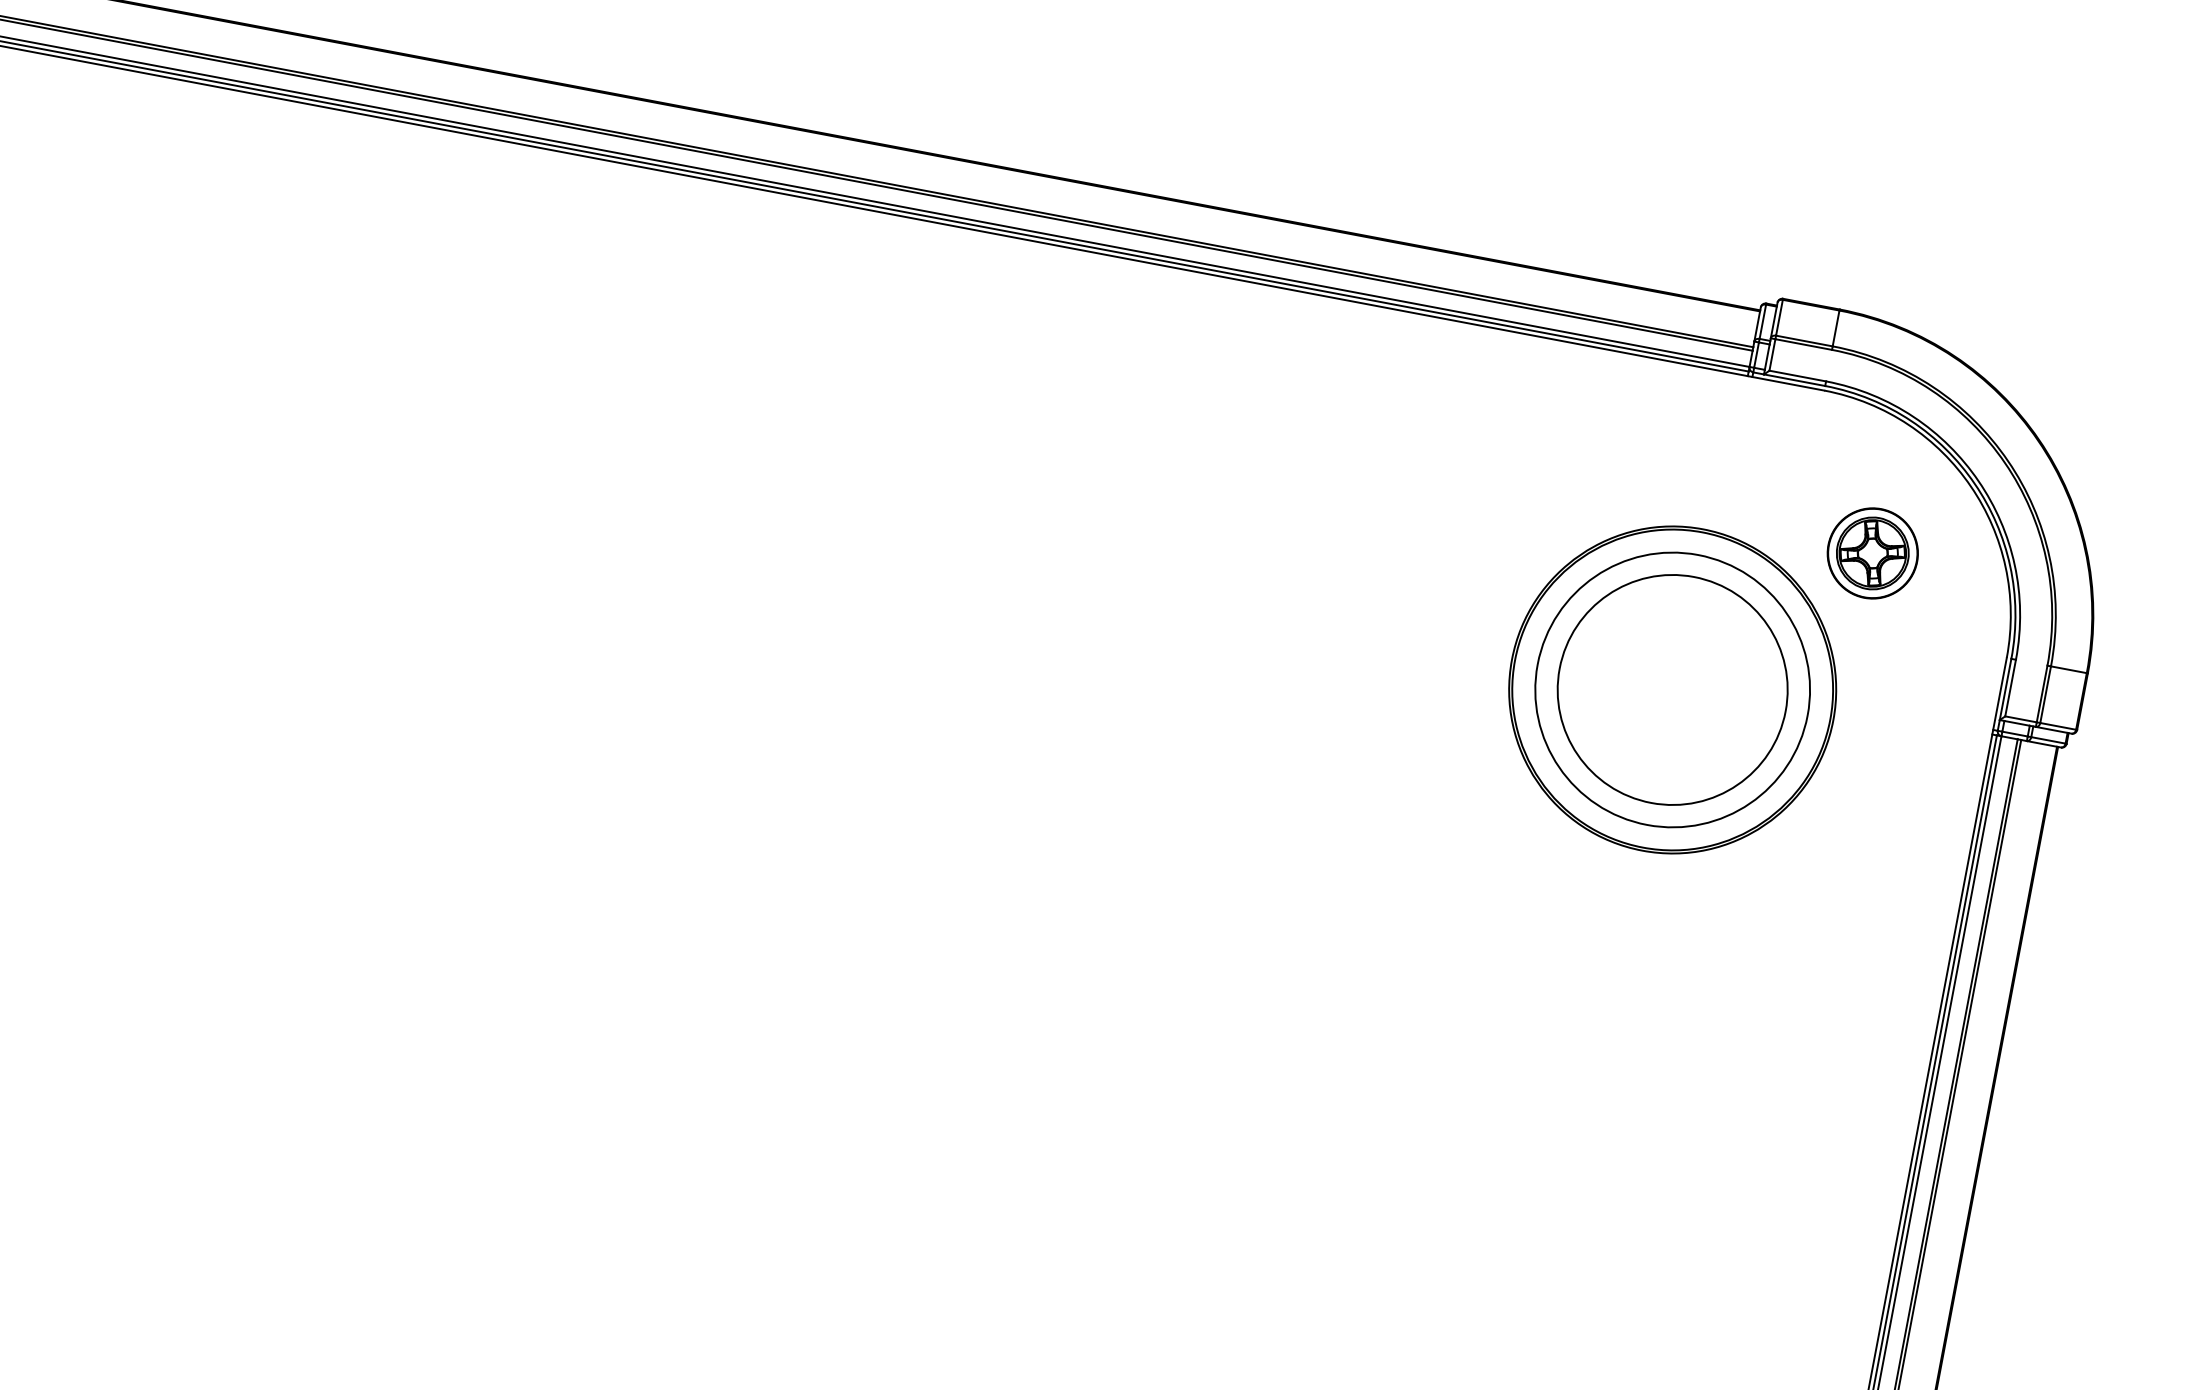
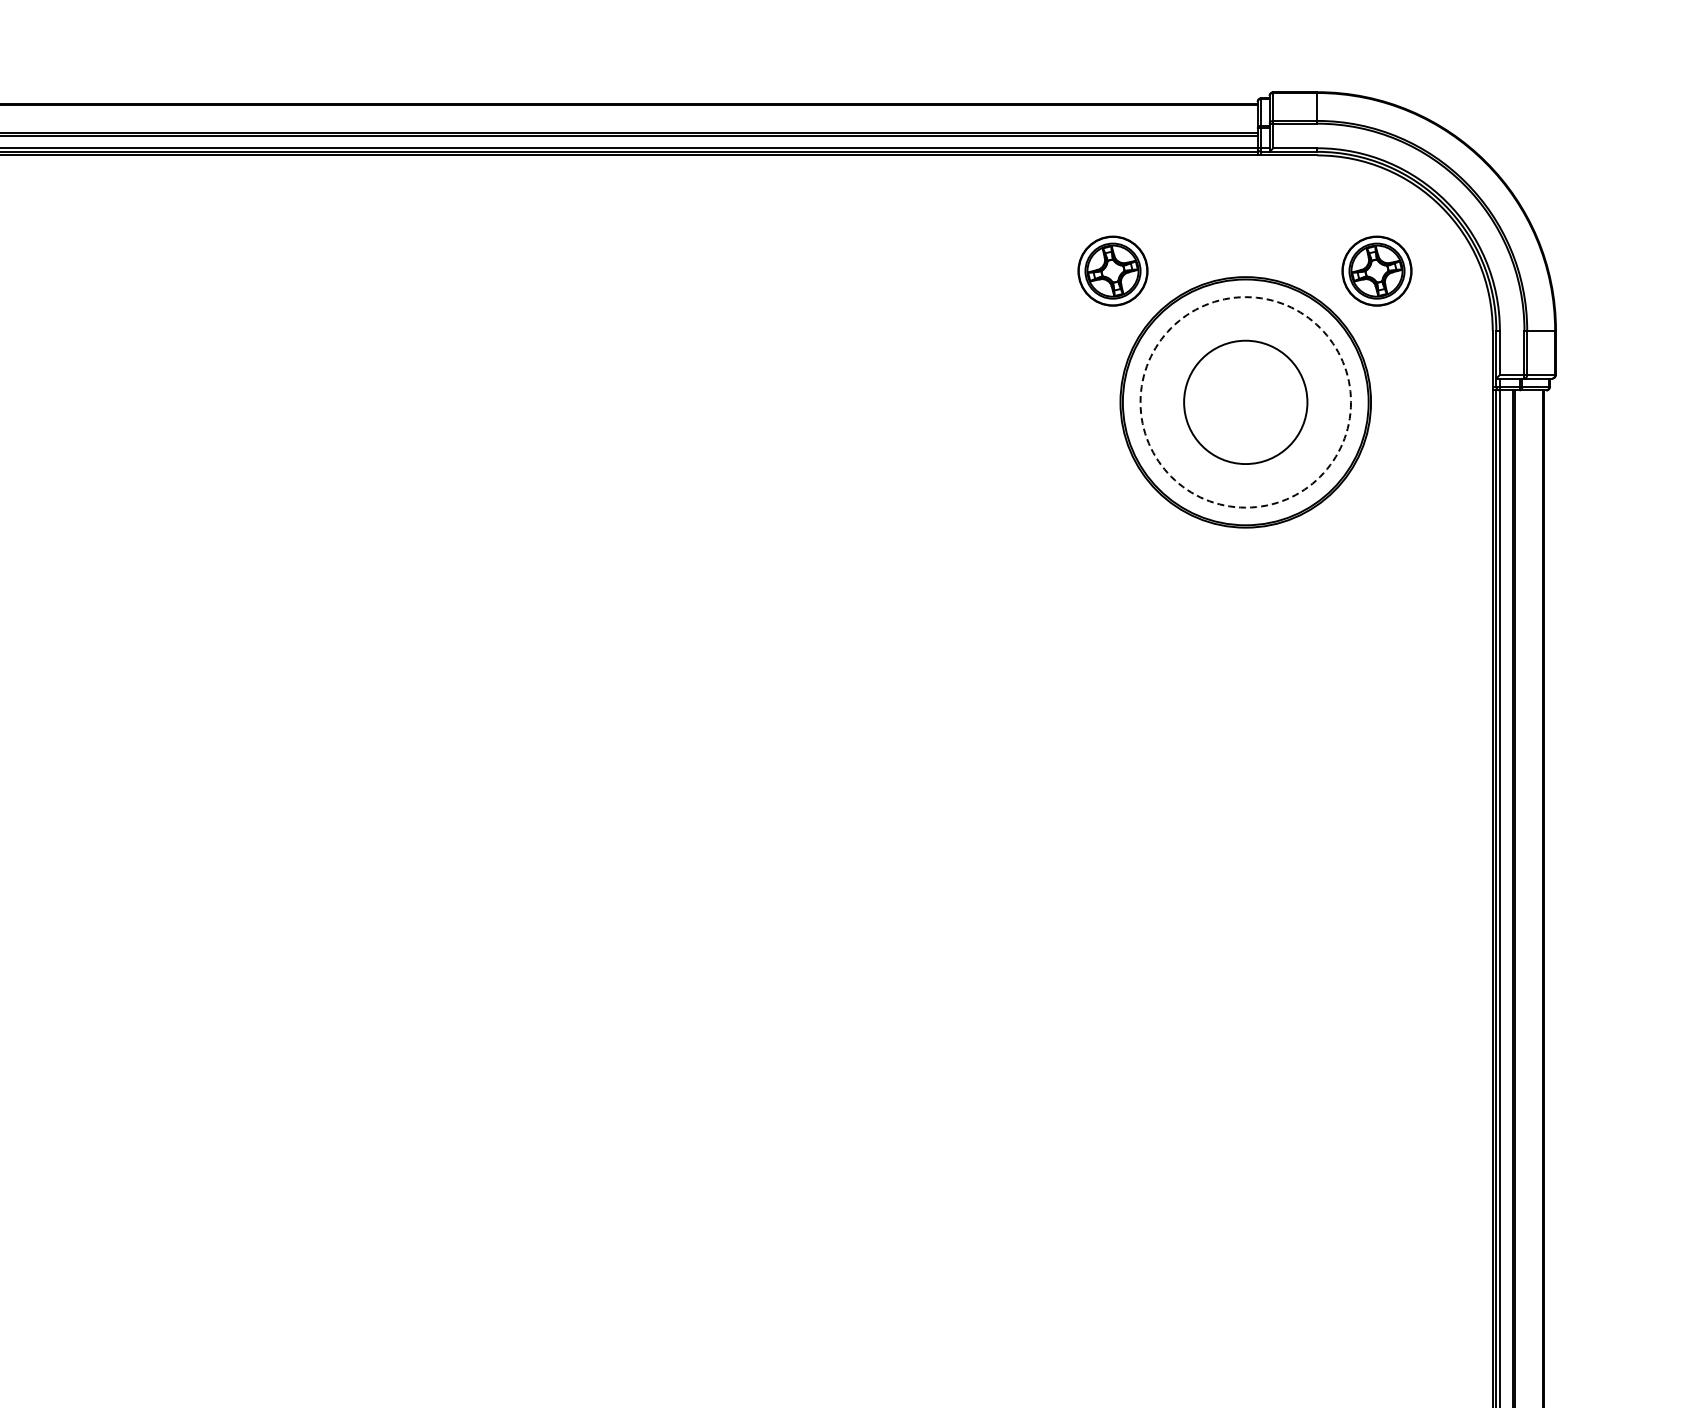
part: (1533, 488) -> (1112, 270), added
circle: (1672, 690) -> (1245, 402), size x0.7
circle: (1672, 690) -> (1245, 402), solid -> dashed

